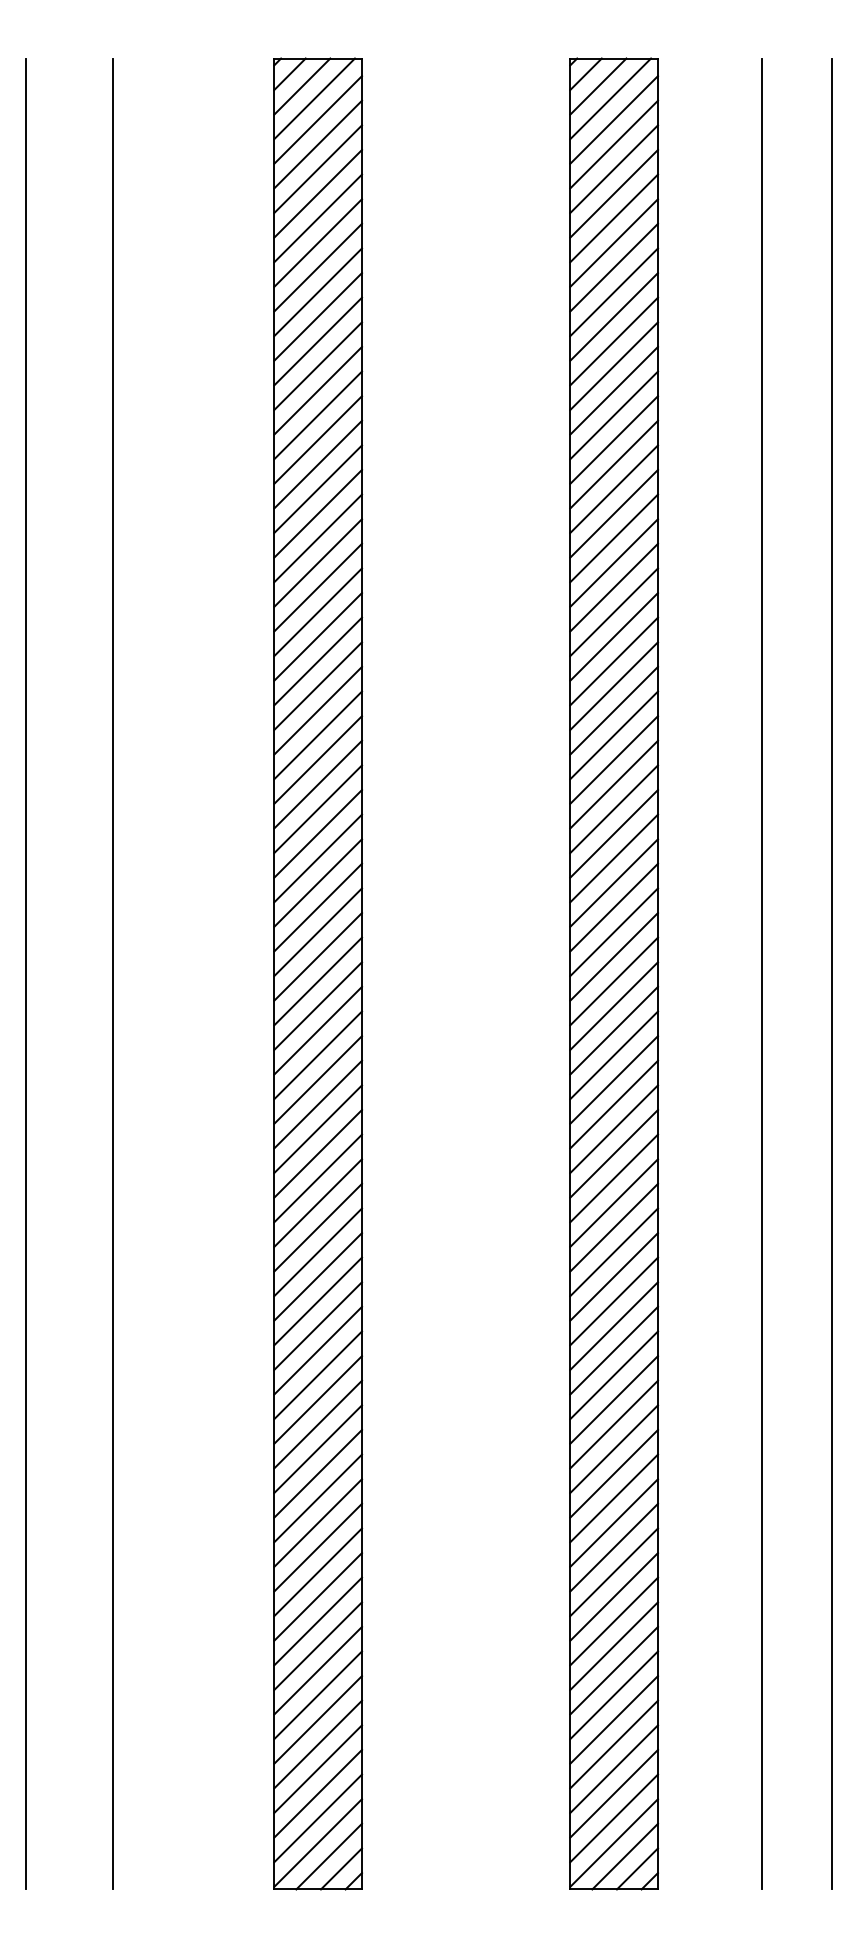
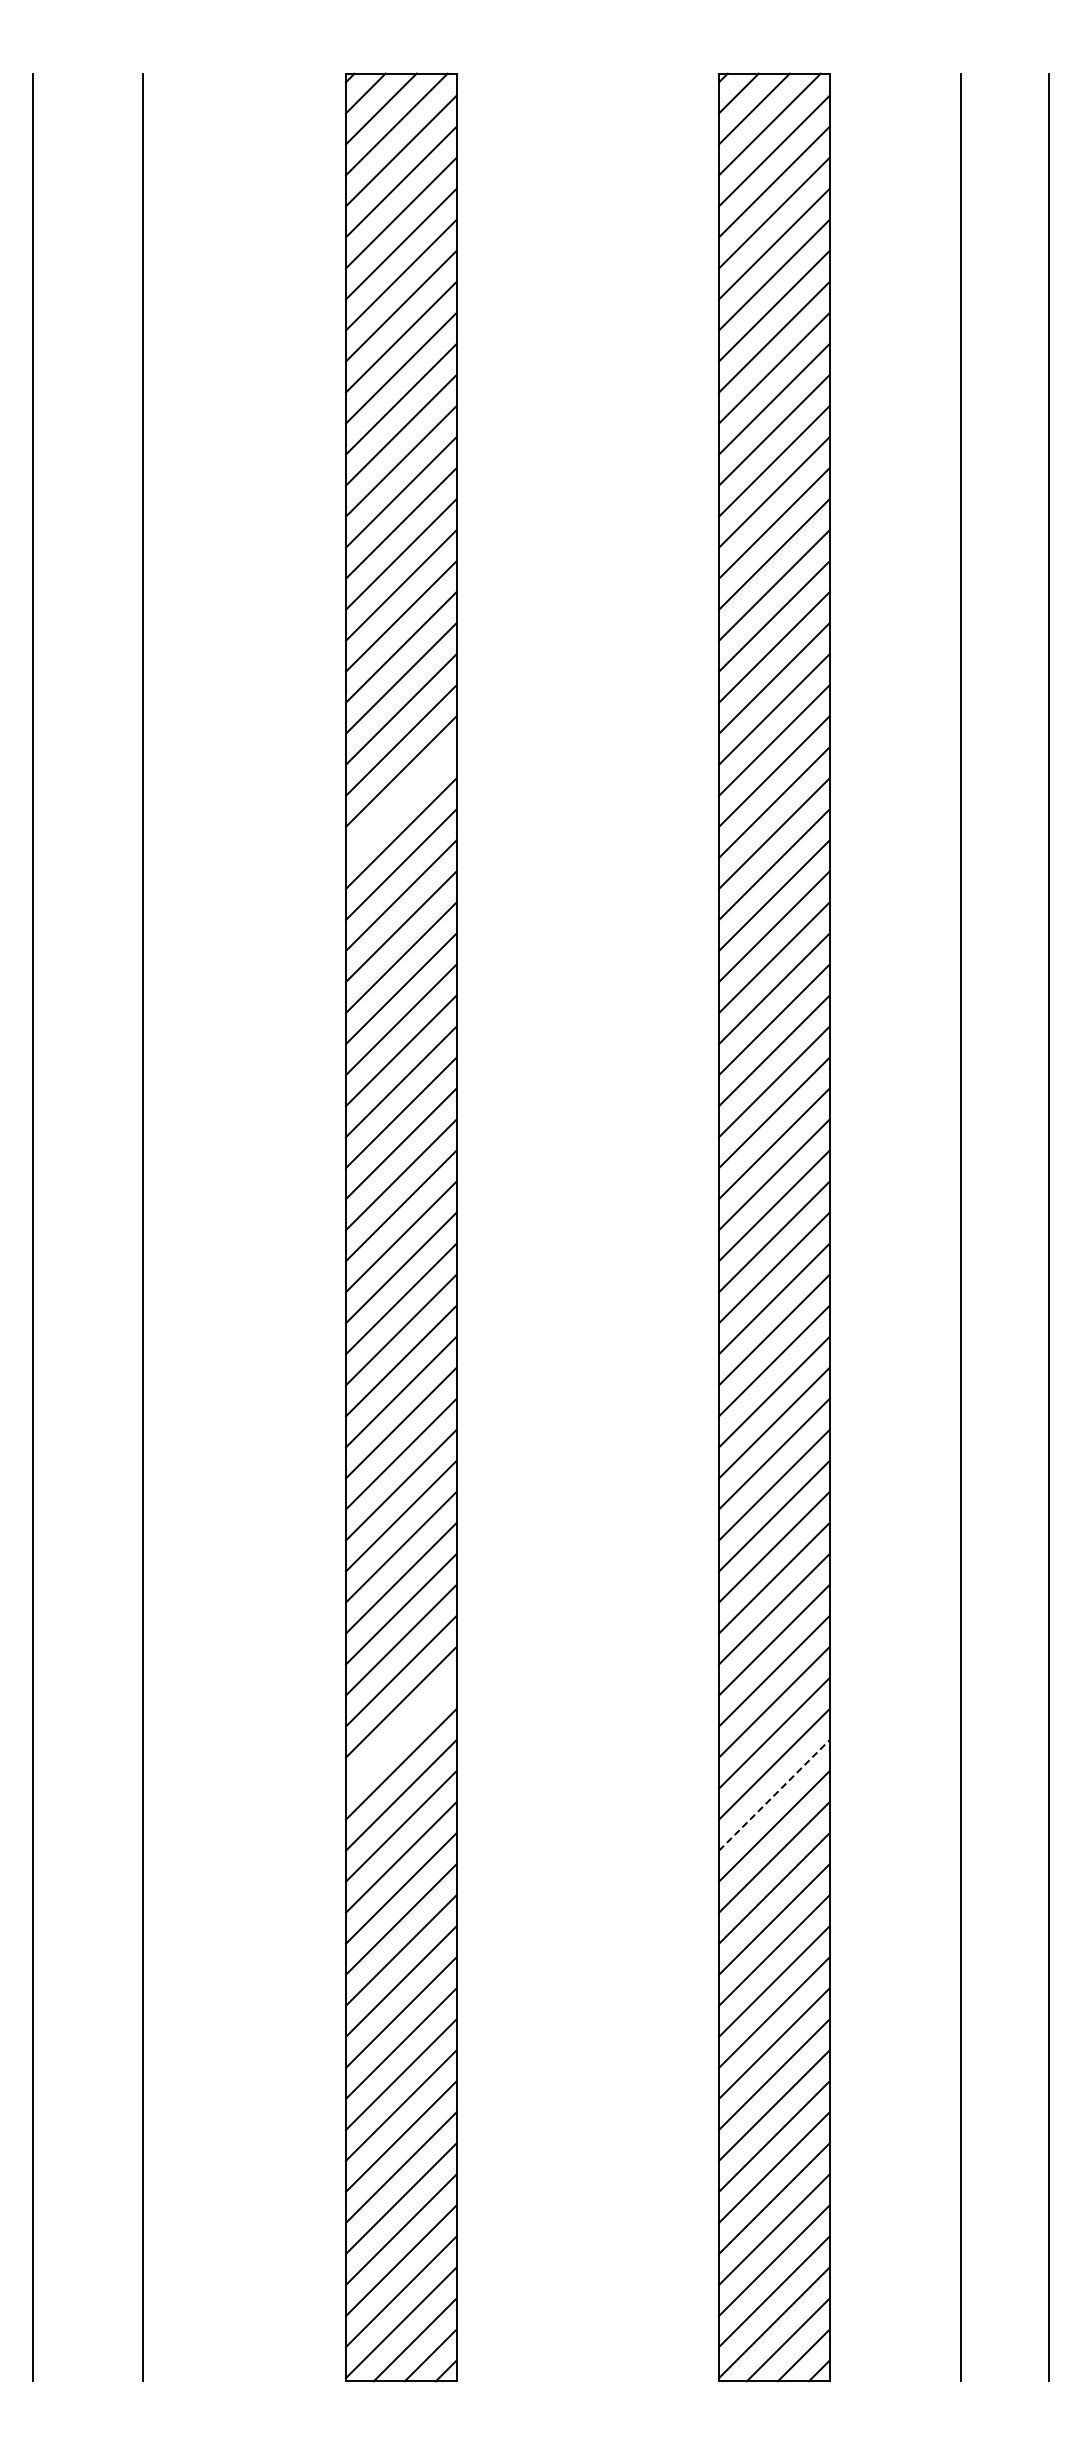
line: (318, 636) -> (401, 802), removed
line: (318, 1375) -> (401, 1733), removed
line: (614, 1424) -> (774, 1795), solid -> dashed

